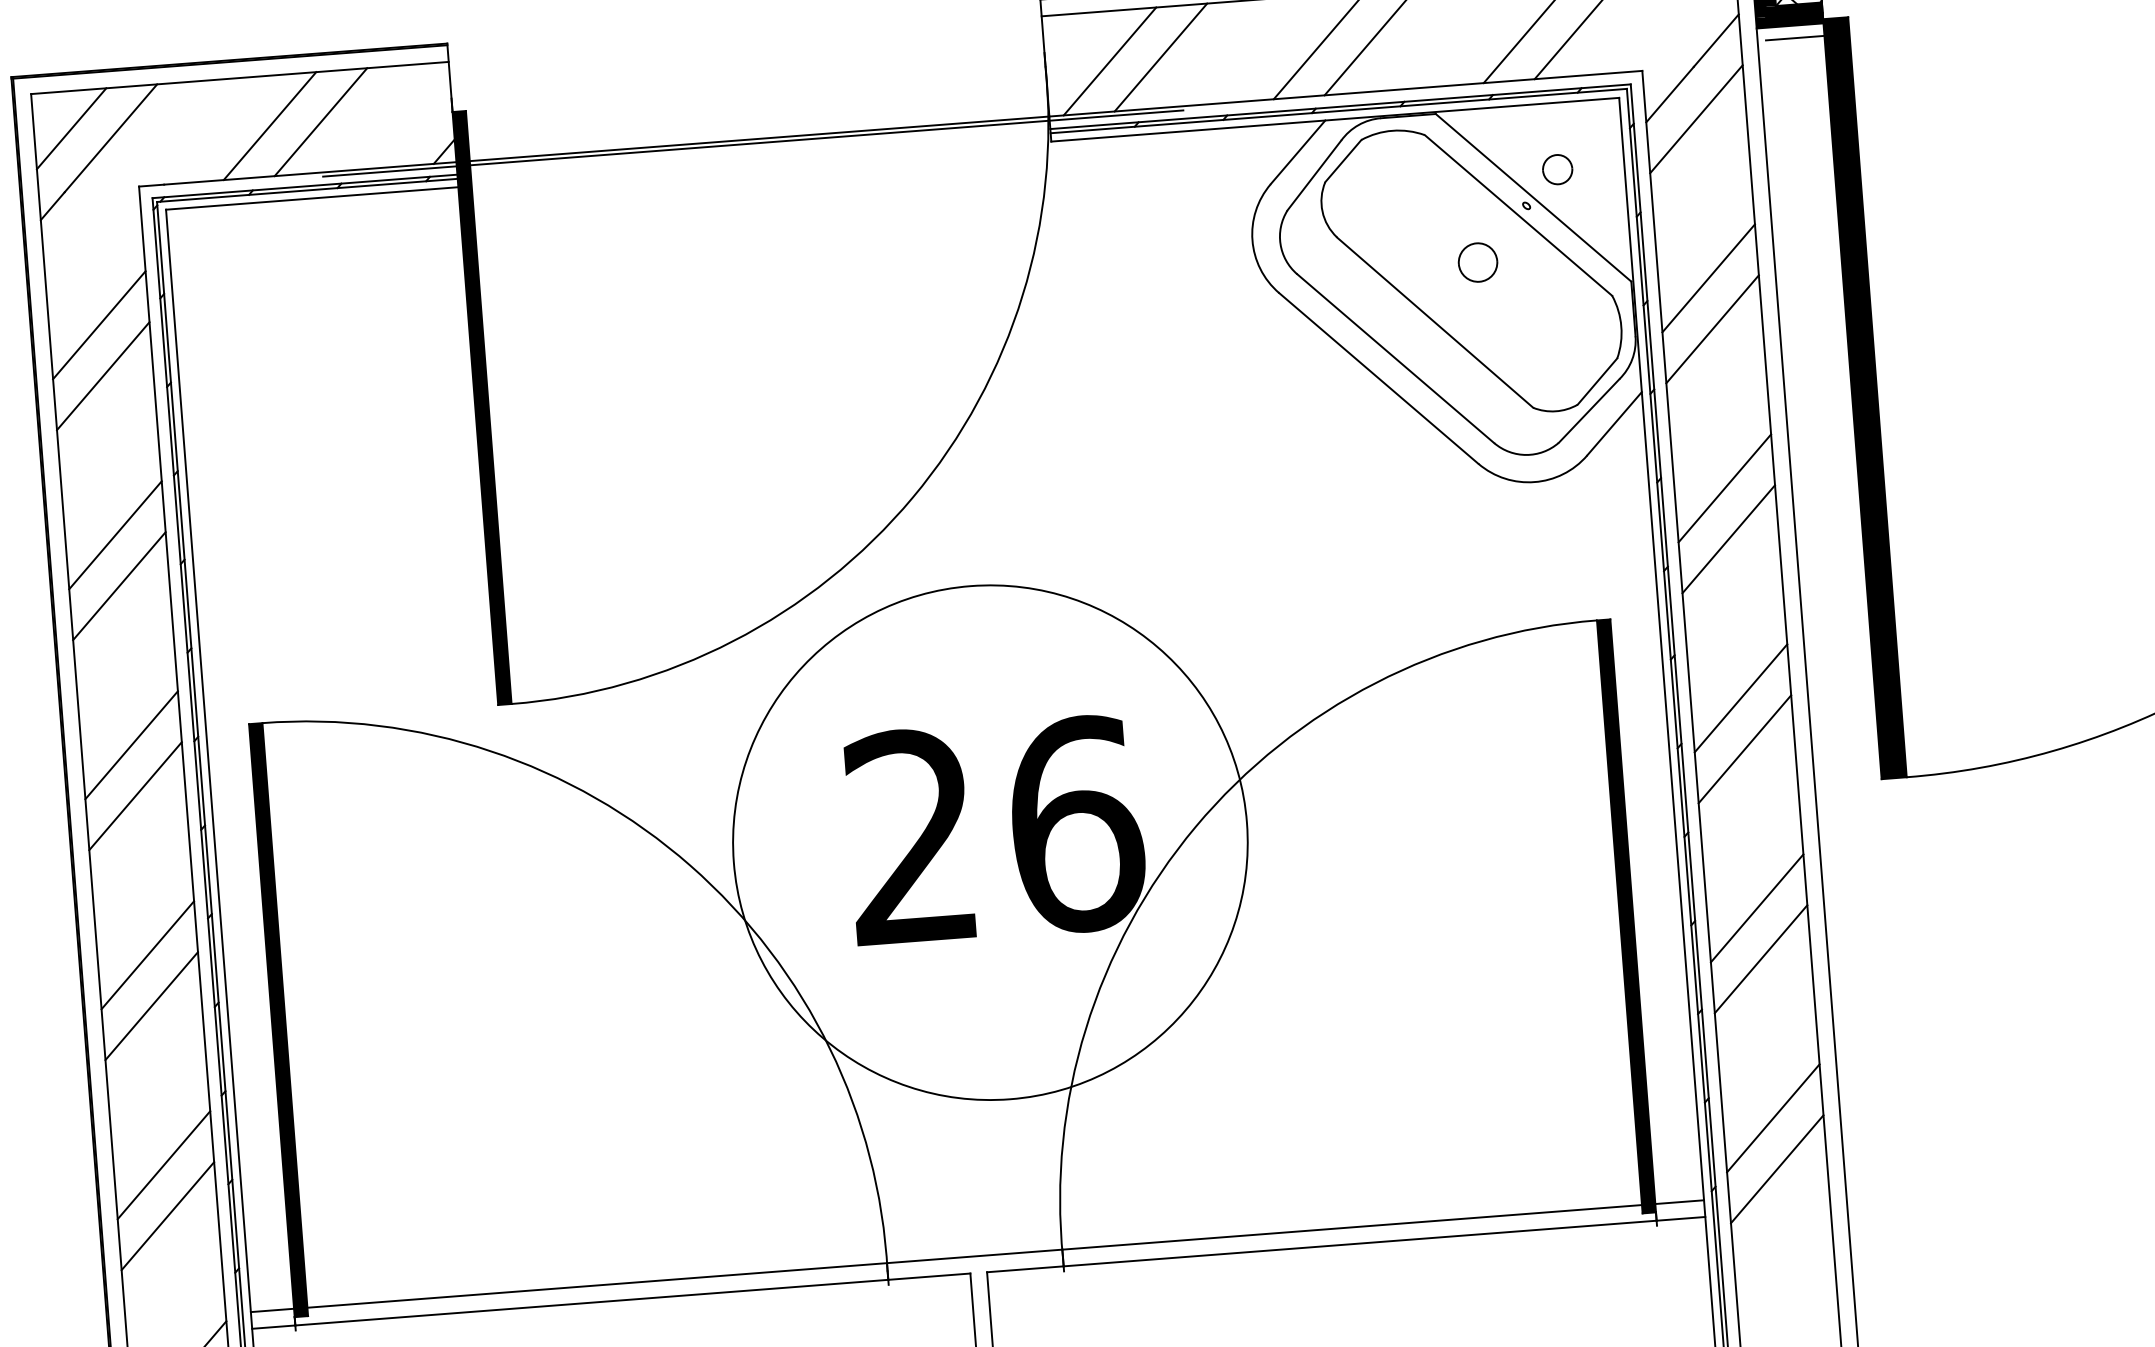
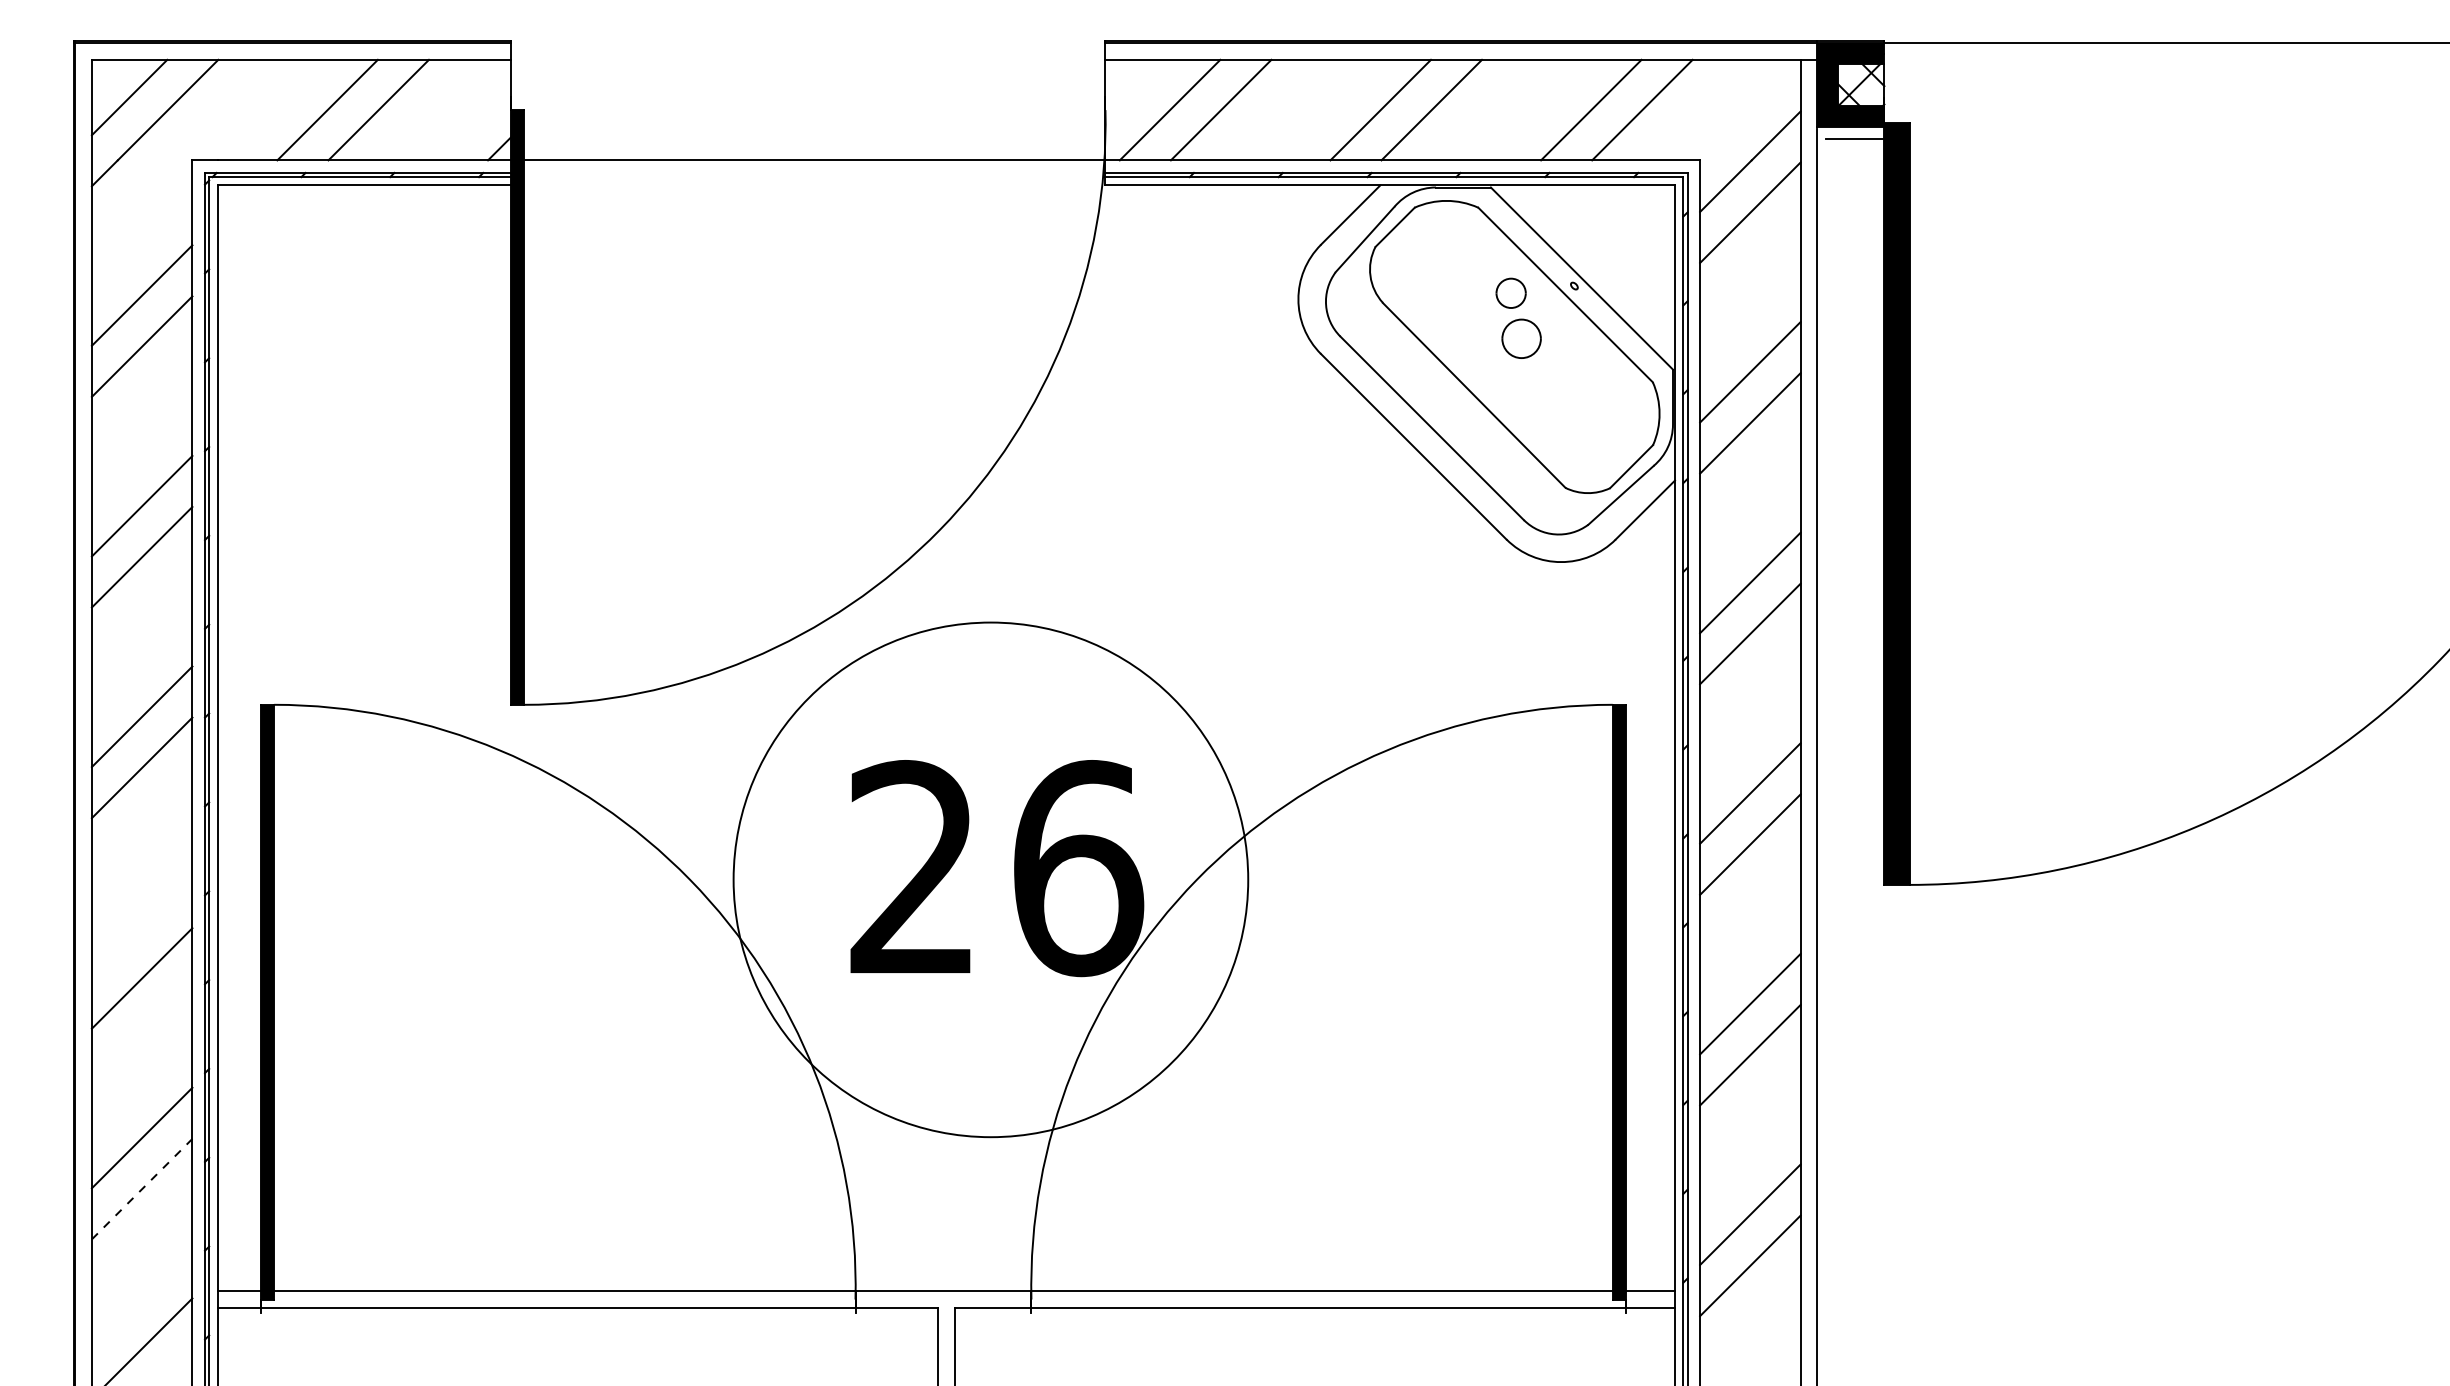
line: (752, 143) -> (807, 164), removed
part: (1556, 168) -> (1510, 292), moved
line: (147, 955) -> (141, 927), removed
line: (168, 1215) -> (142, 1188), solid -> dashed

